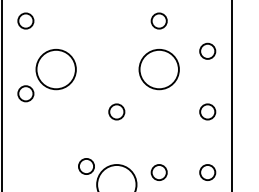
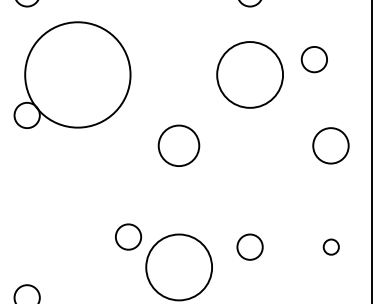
circle: (207, 50) -> (314, 58), moved
circle: (55, 69) -> (76, 74), size x1.6
circle: (116, 111) -> (178, 145), size x1.6
circle: (207, 111) -> (330, 145), size x1.4
circle: (207, 172) -> (330, 247), size x0.6

